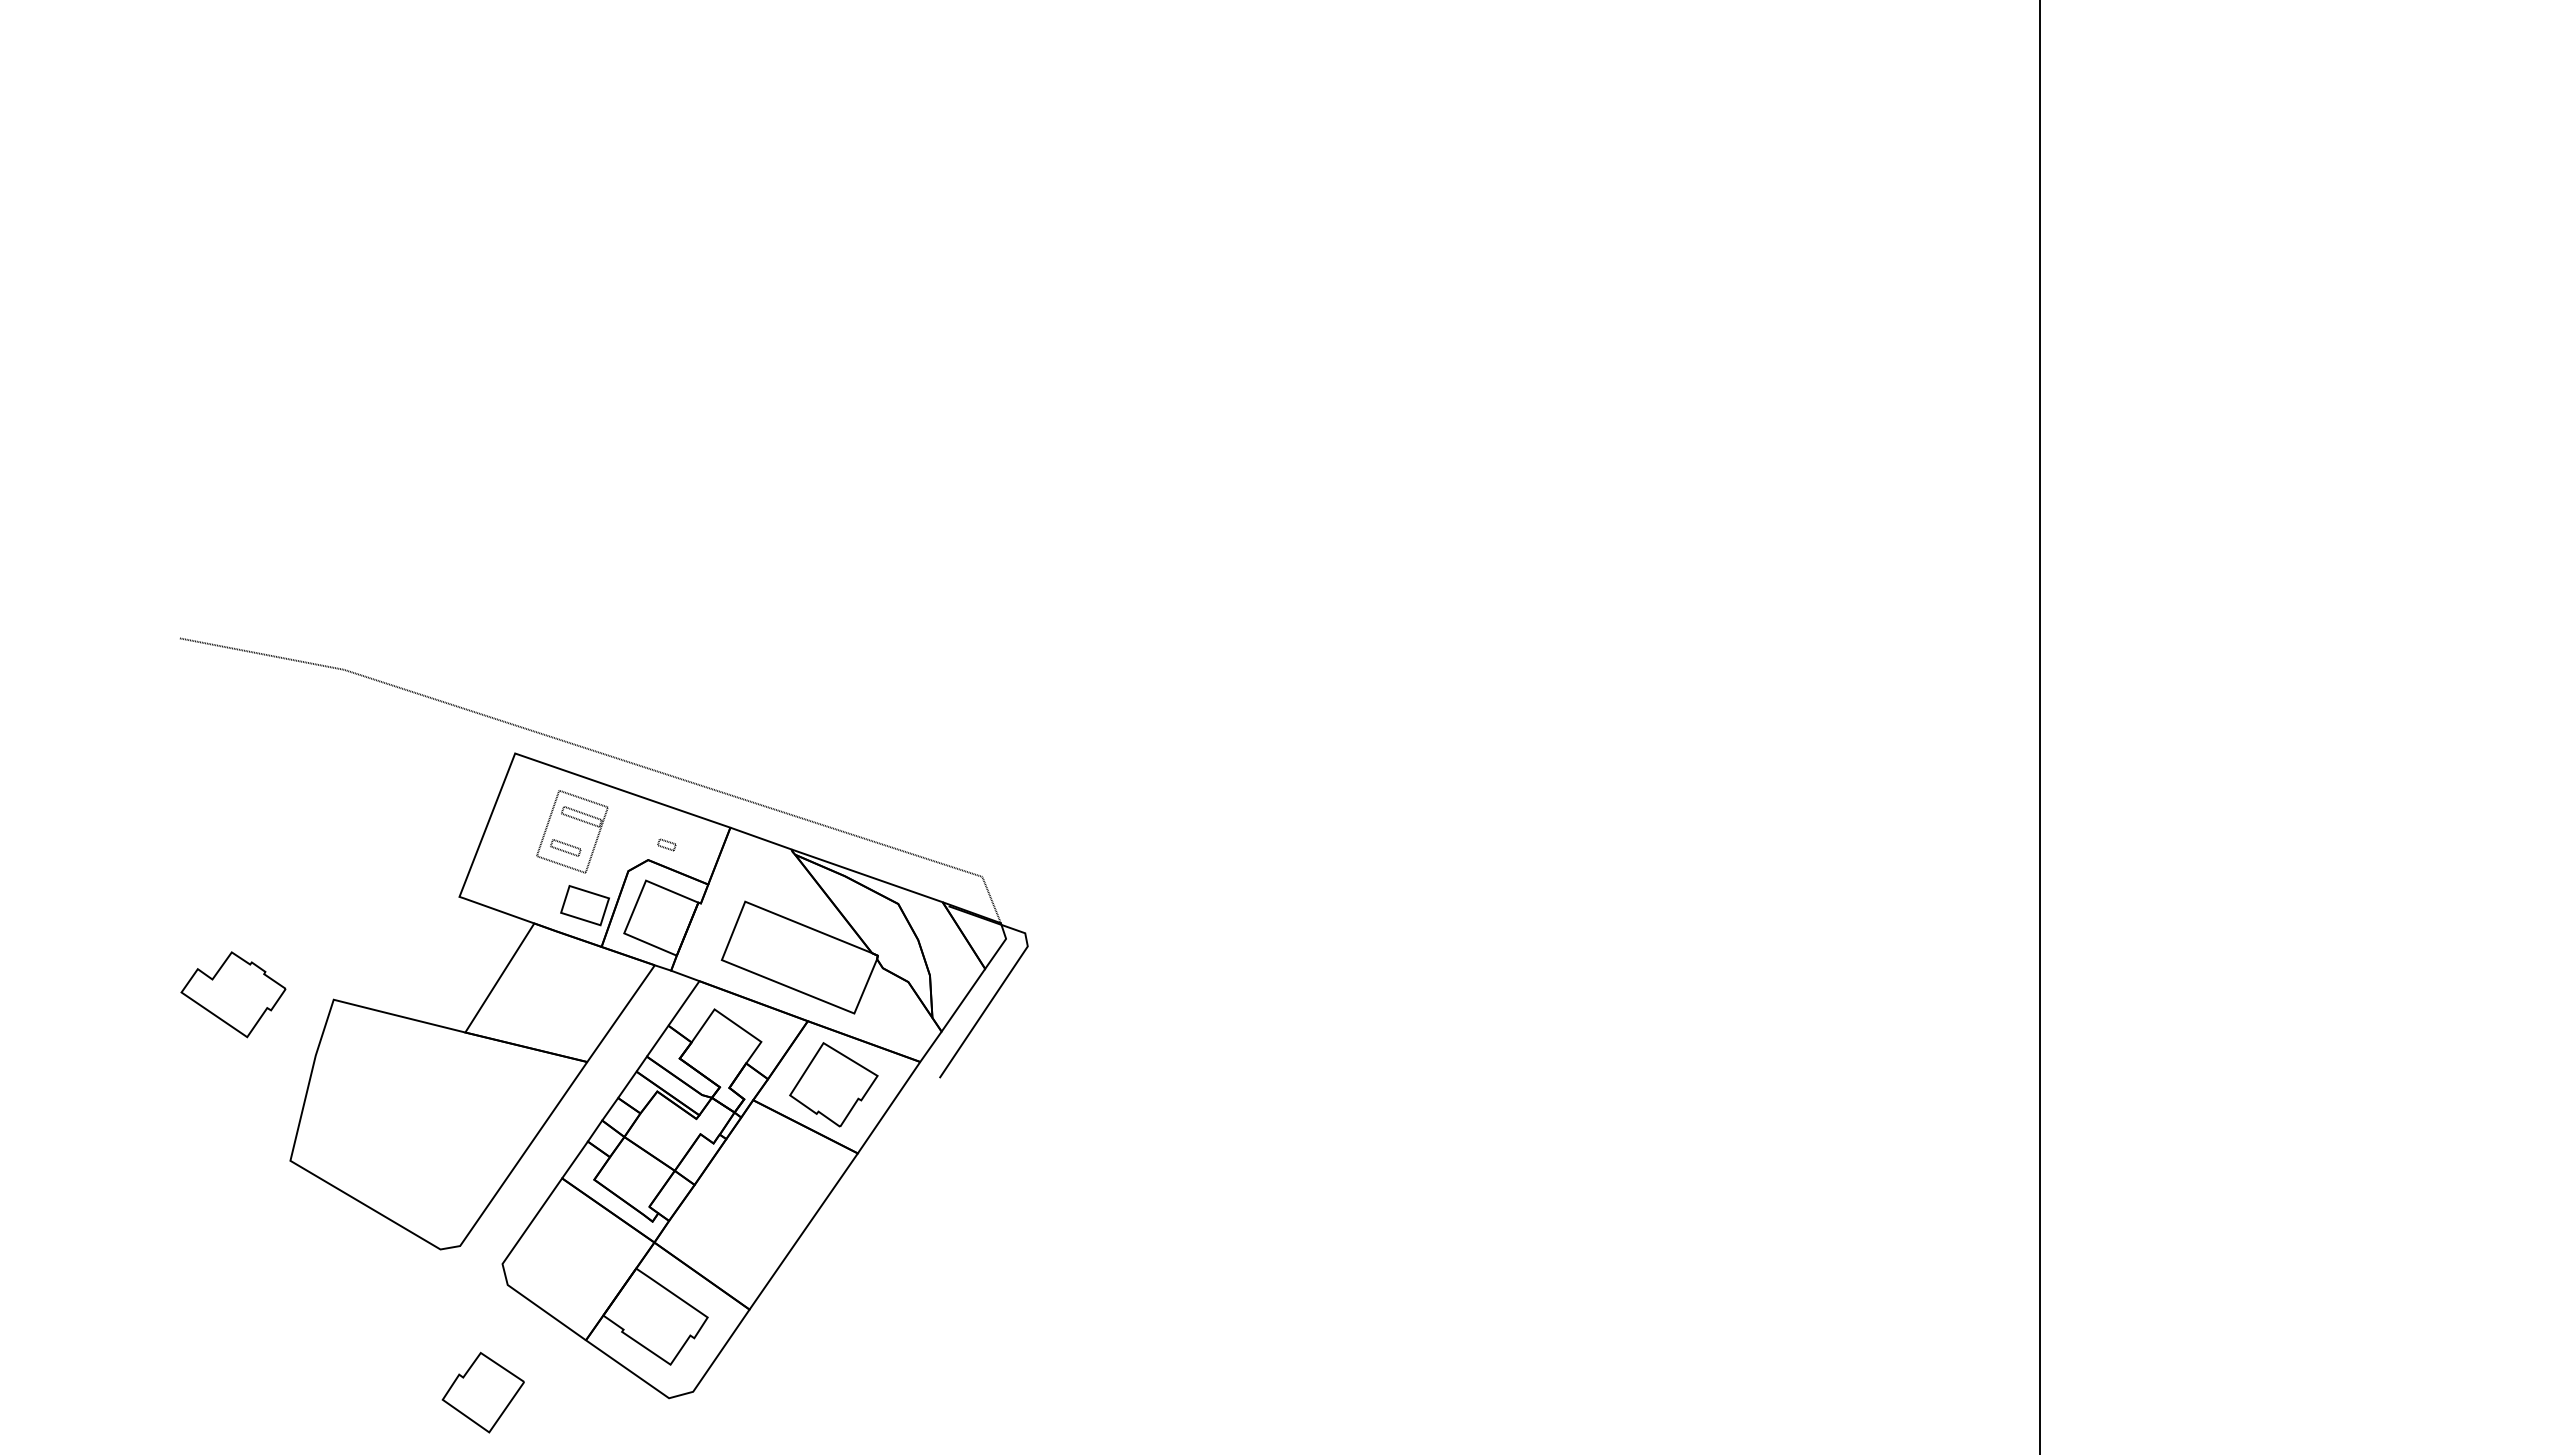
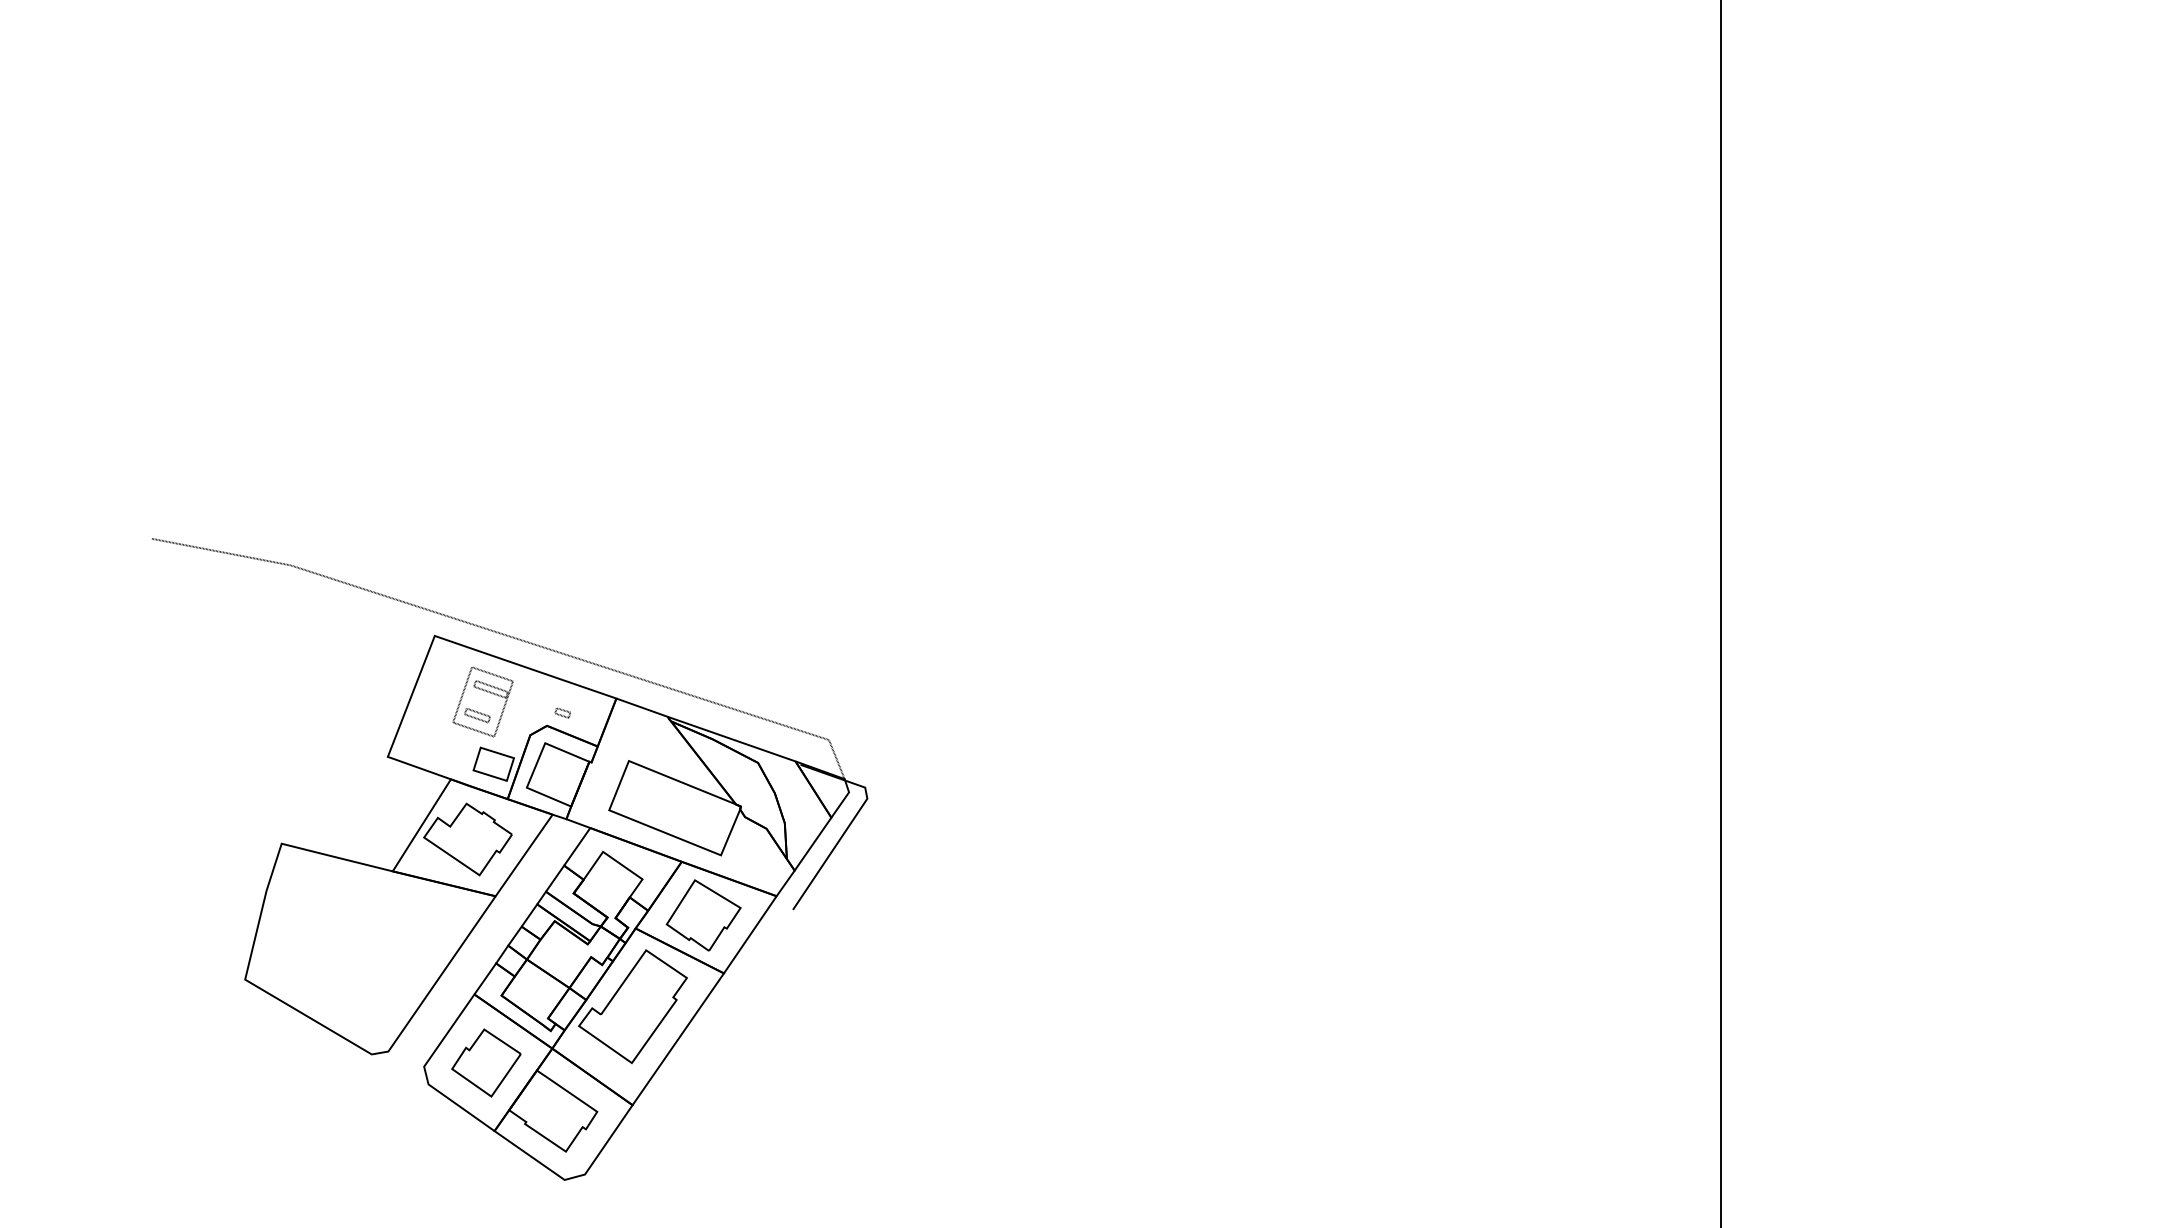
part: (233, 994) -> (467, 839), moved
part: (750, 1192) -> (633, 1006), added
part: (482, 1392) -> (485, 1062), moved

